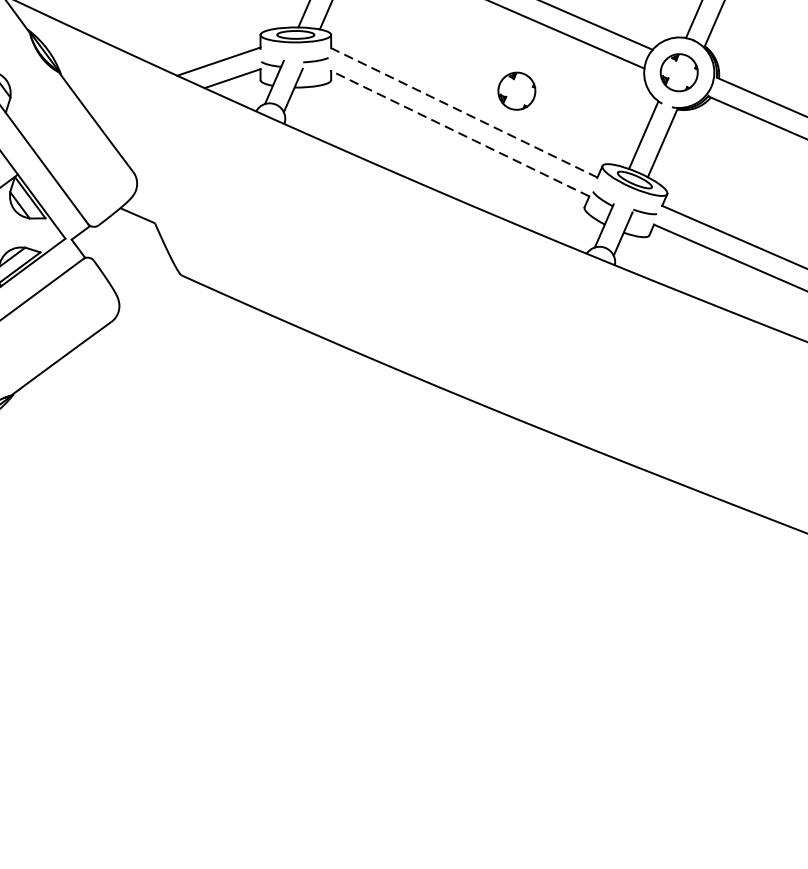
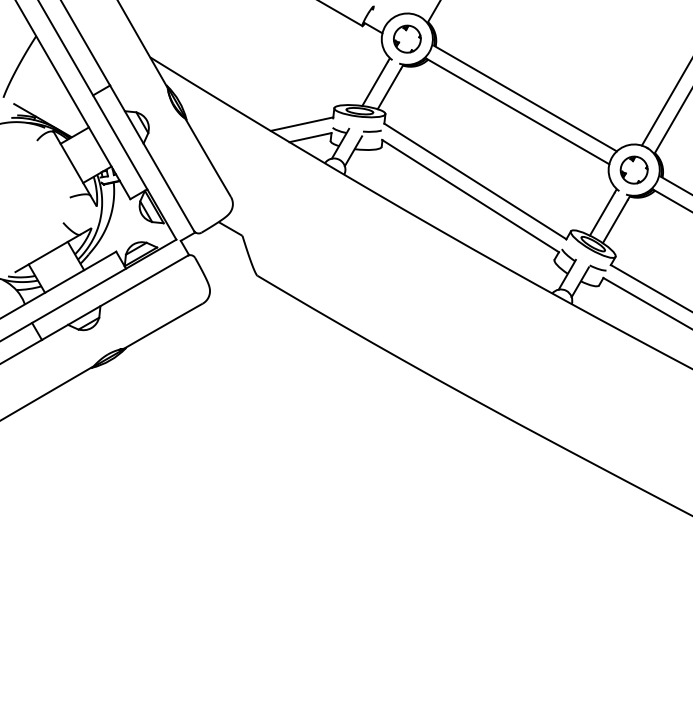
part: (515, 90) -> (514, 169), removed
line: (464, 112) -> (475, 181), dashed -> solid
line: (460, 134) -> (470, 196), dashed -> solid

